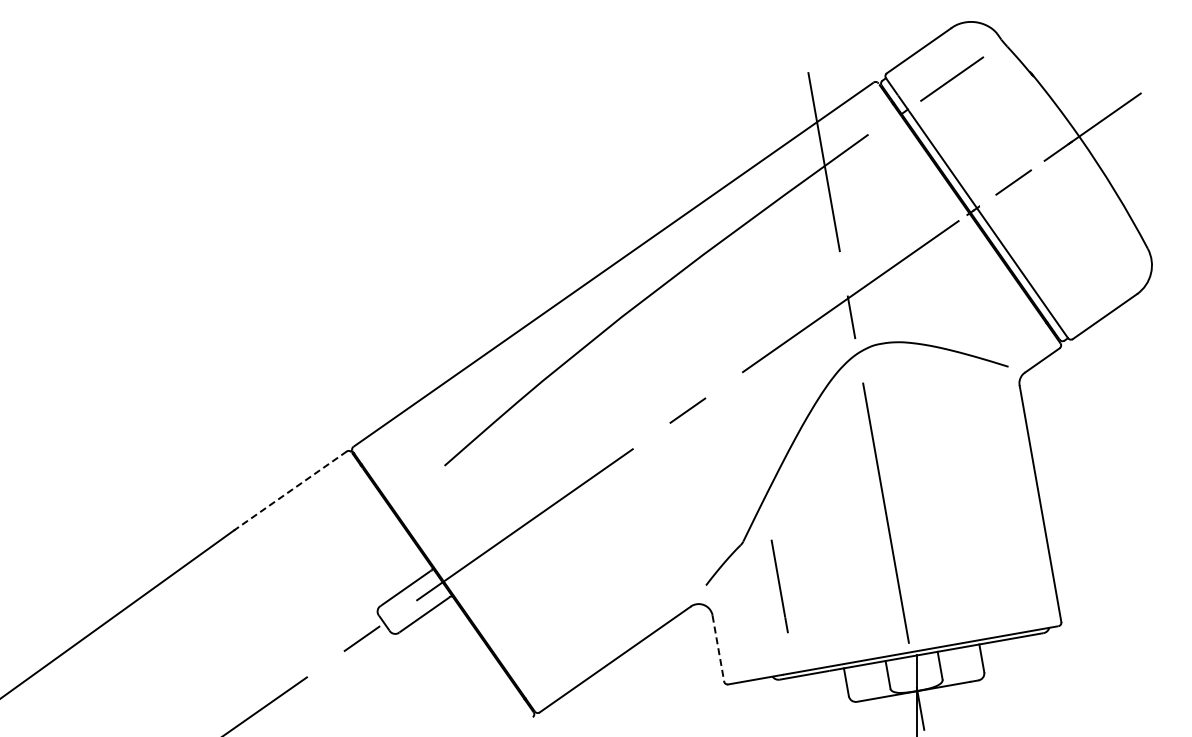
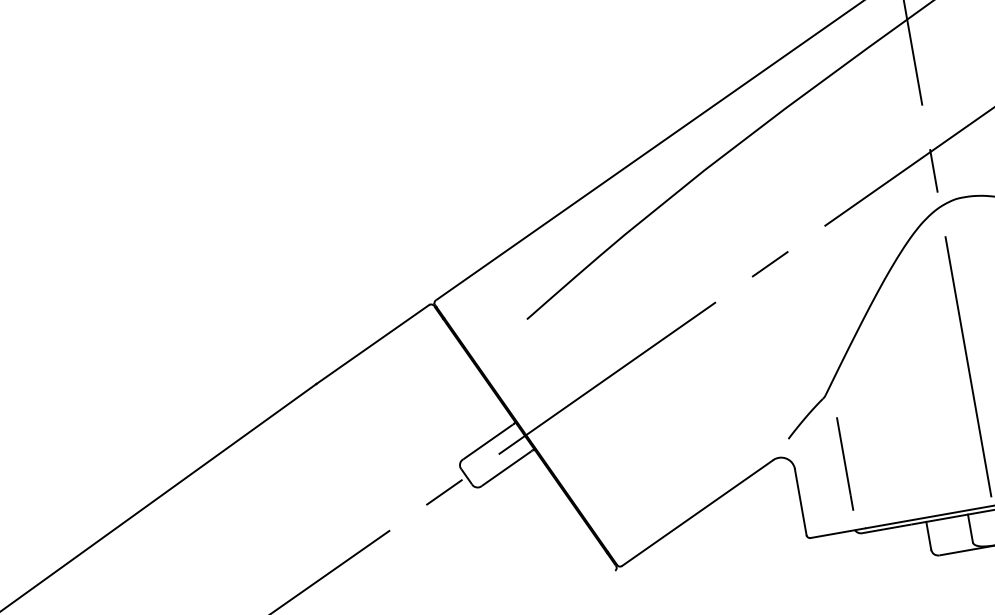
line: (290, 491) -> (372, 345), dashed -> solid
line: (779, 586) -> (844, 464), moved
line: (718, 648) -> (800, 502), dashed -> solid

